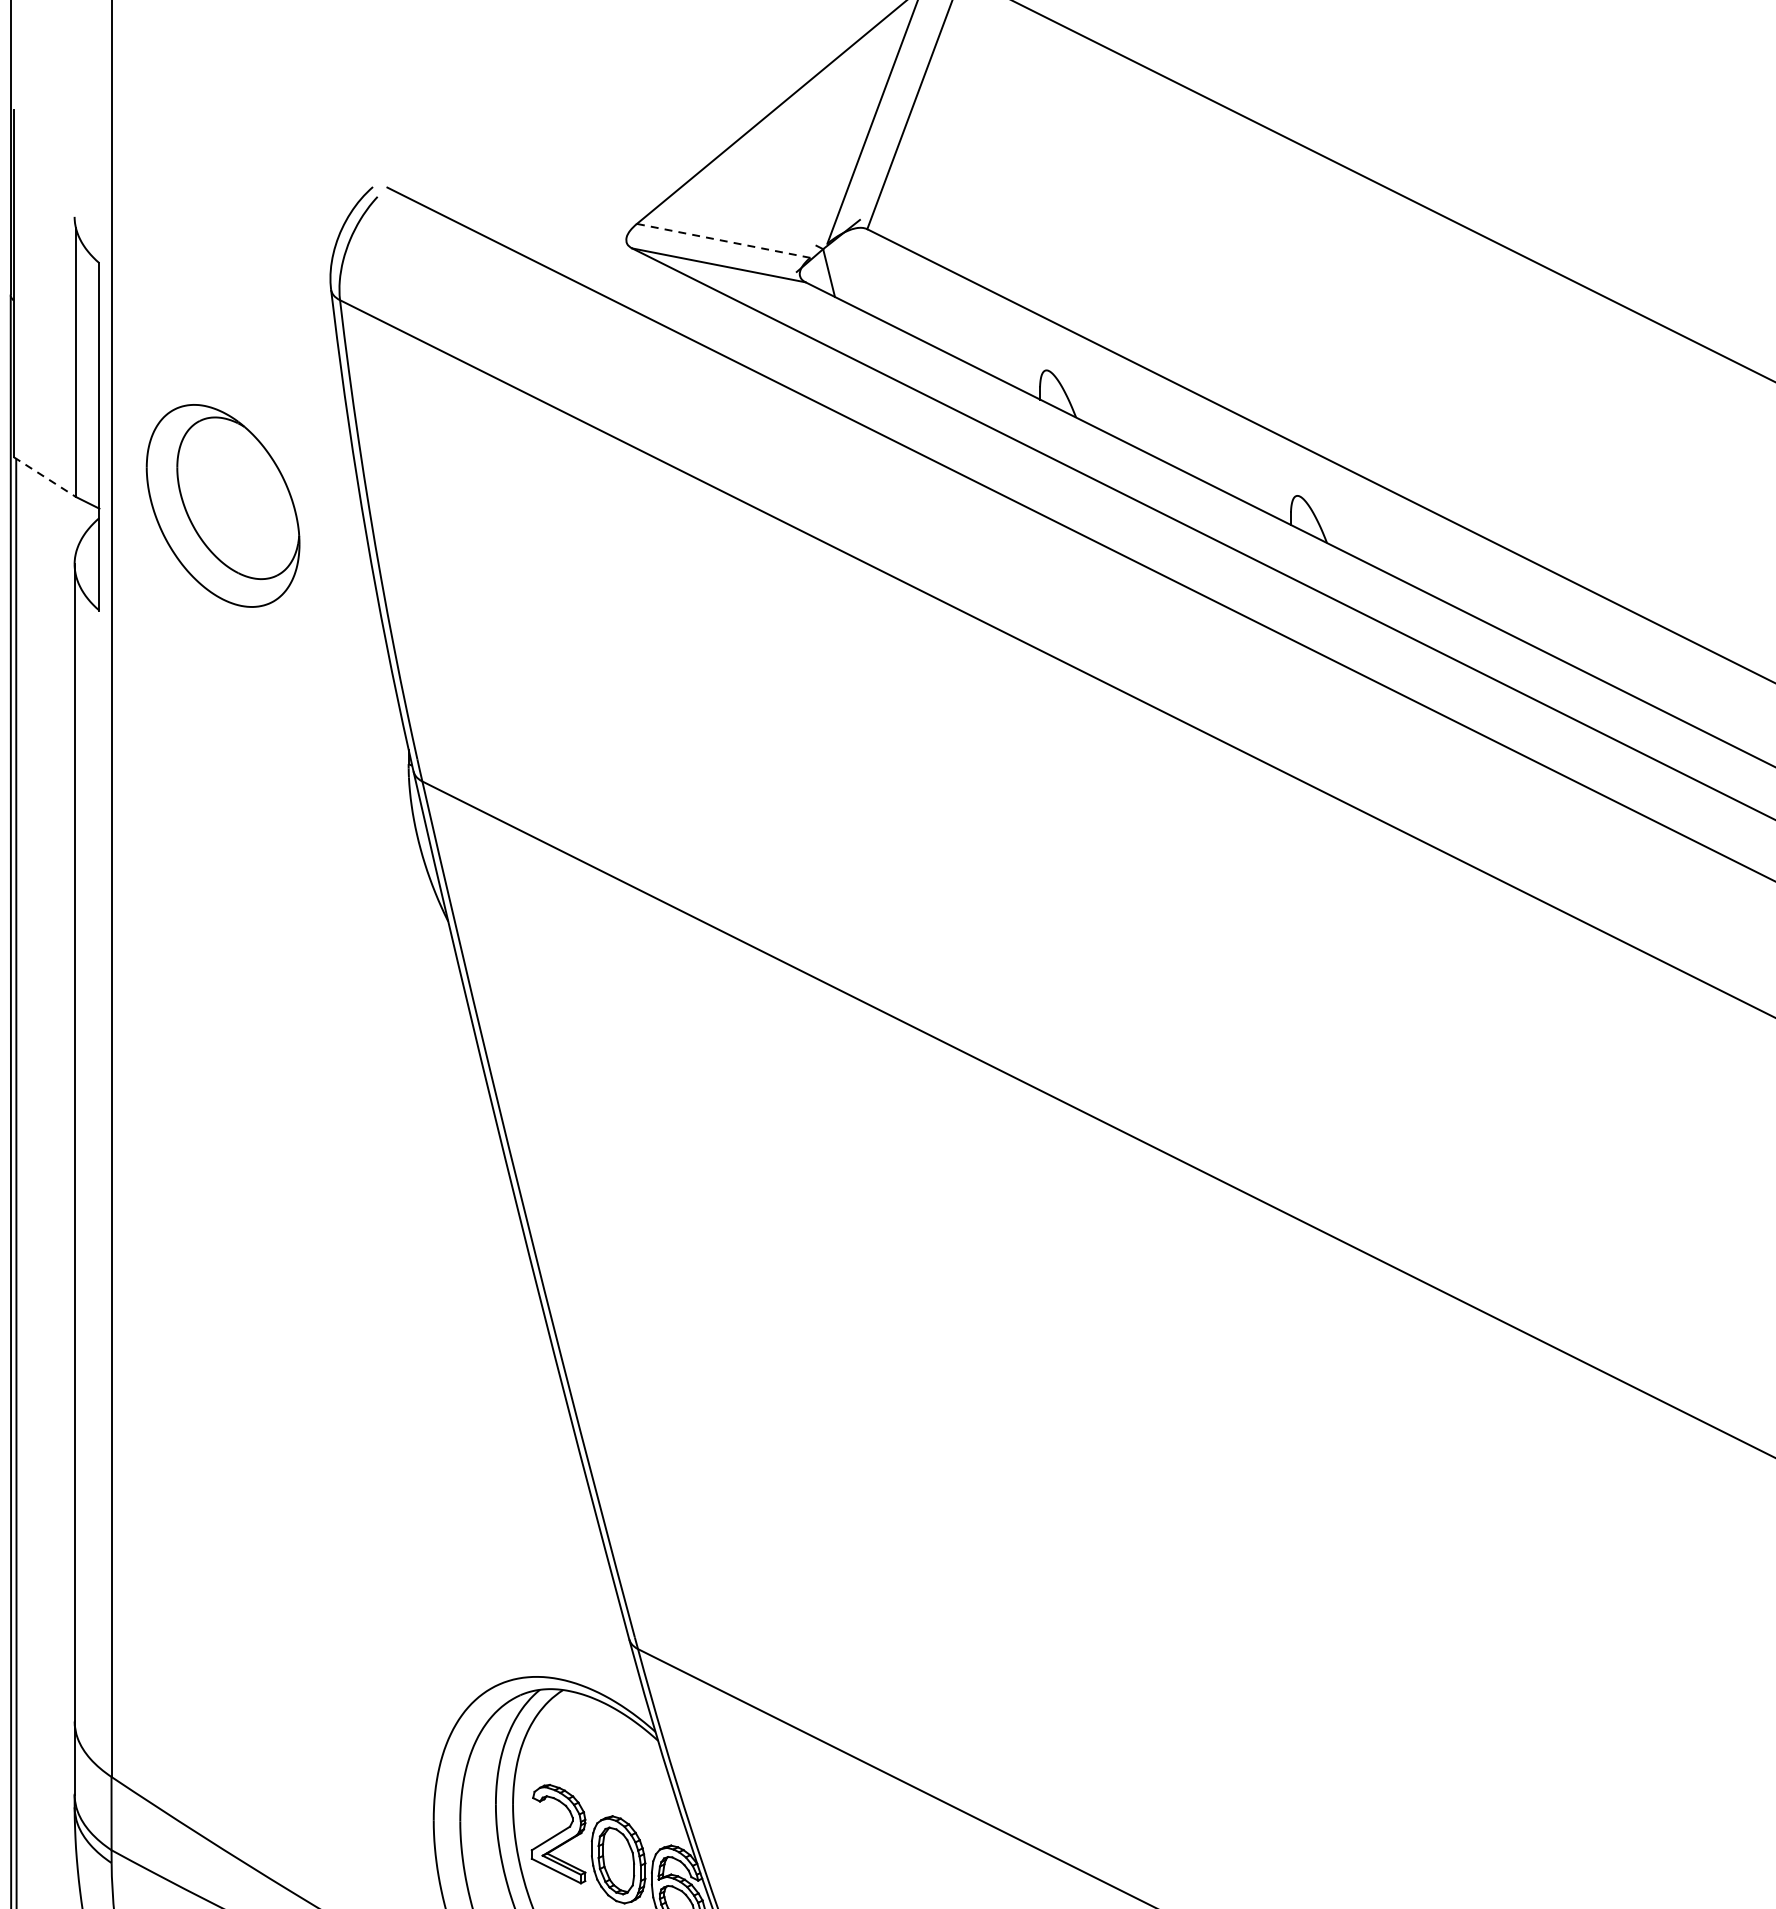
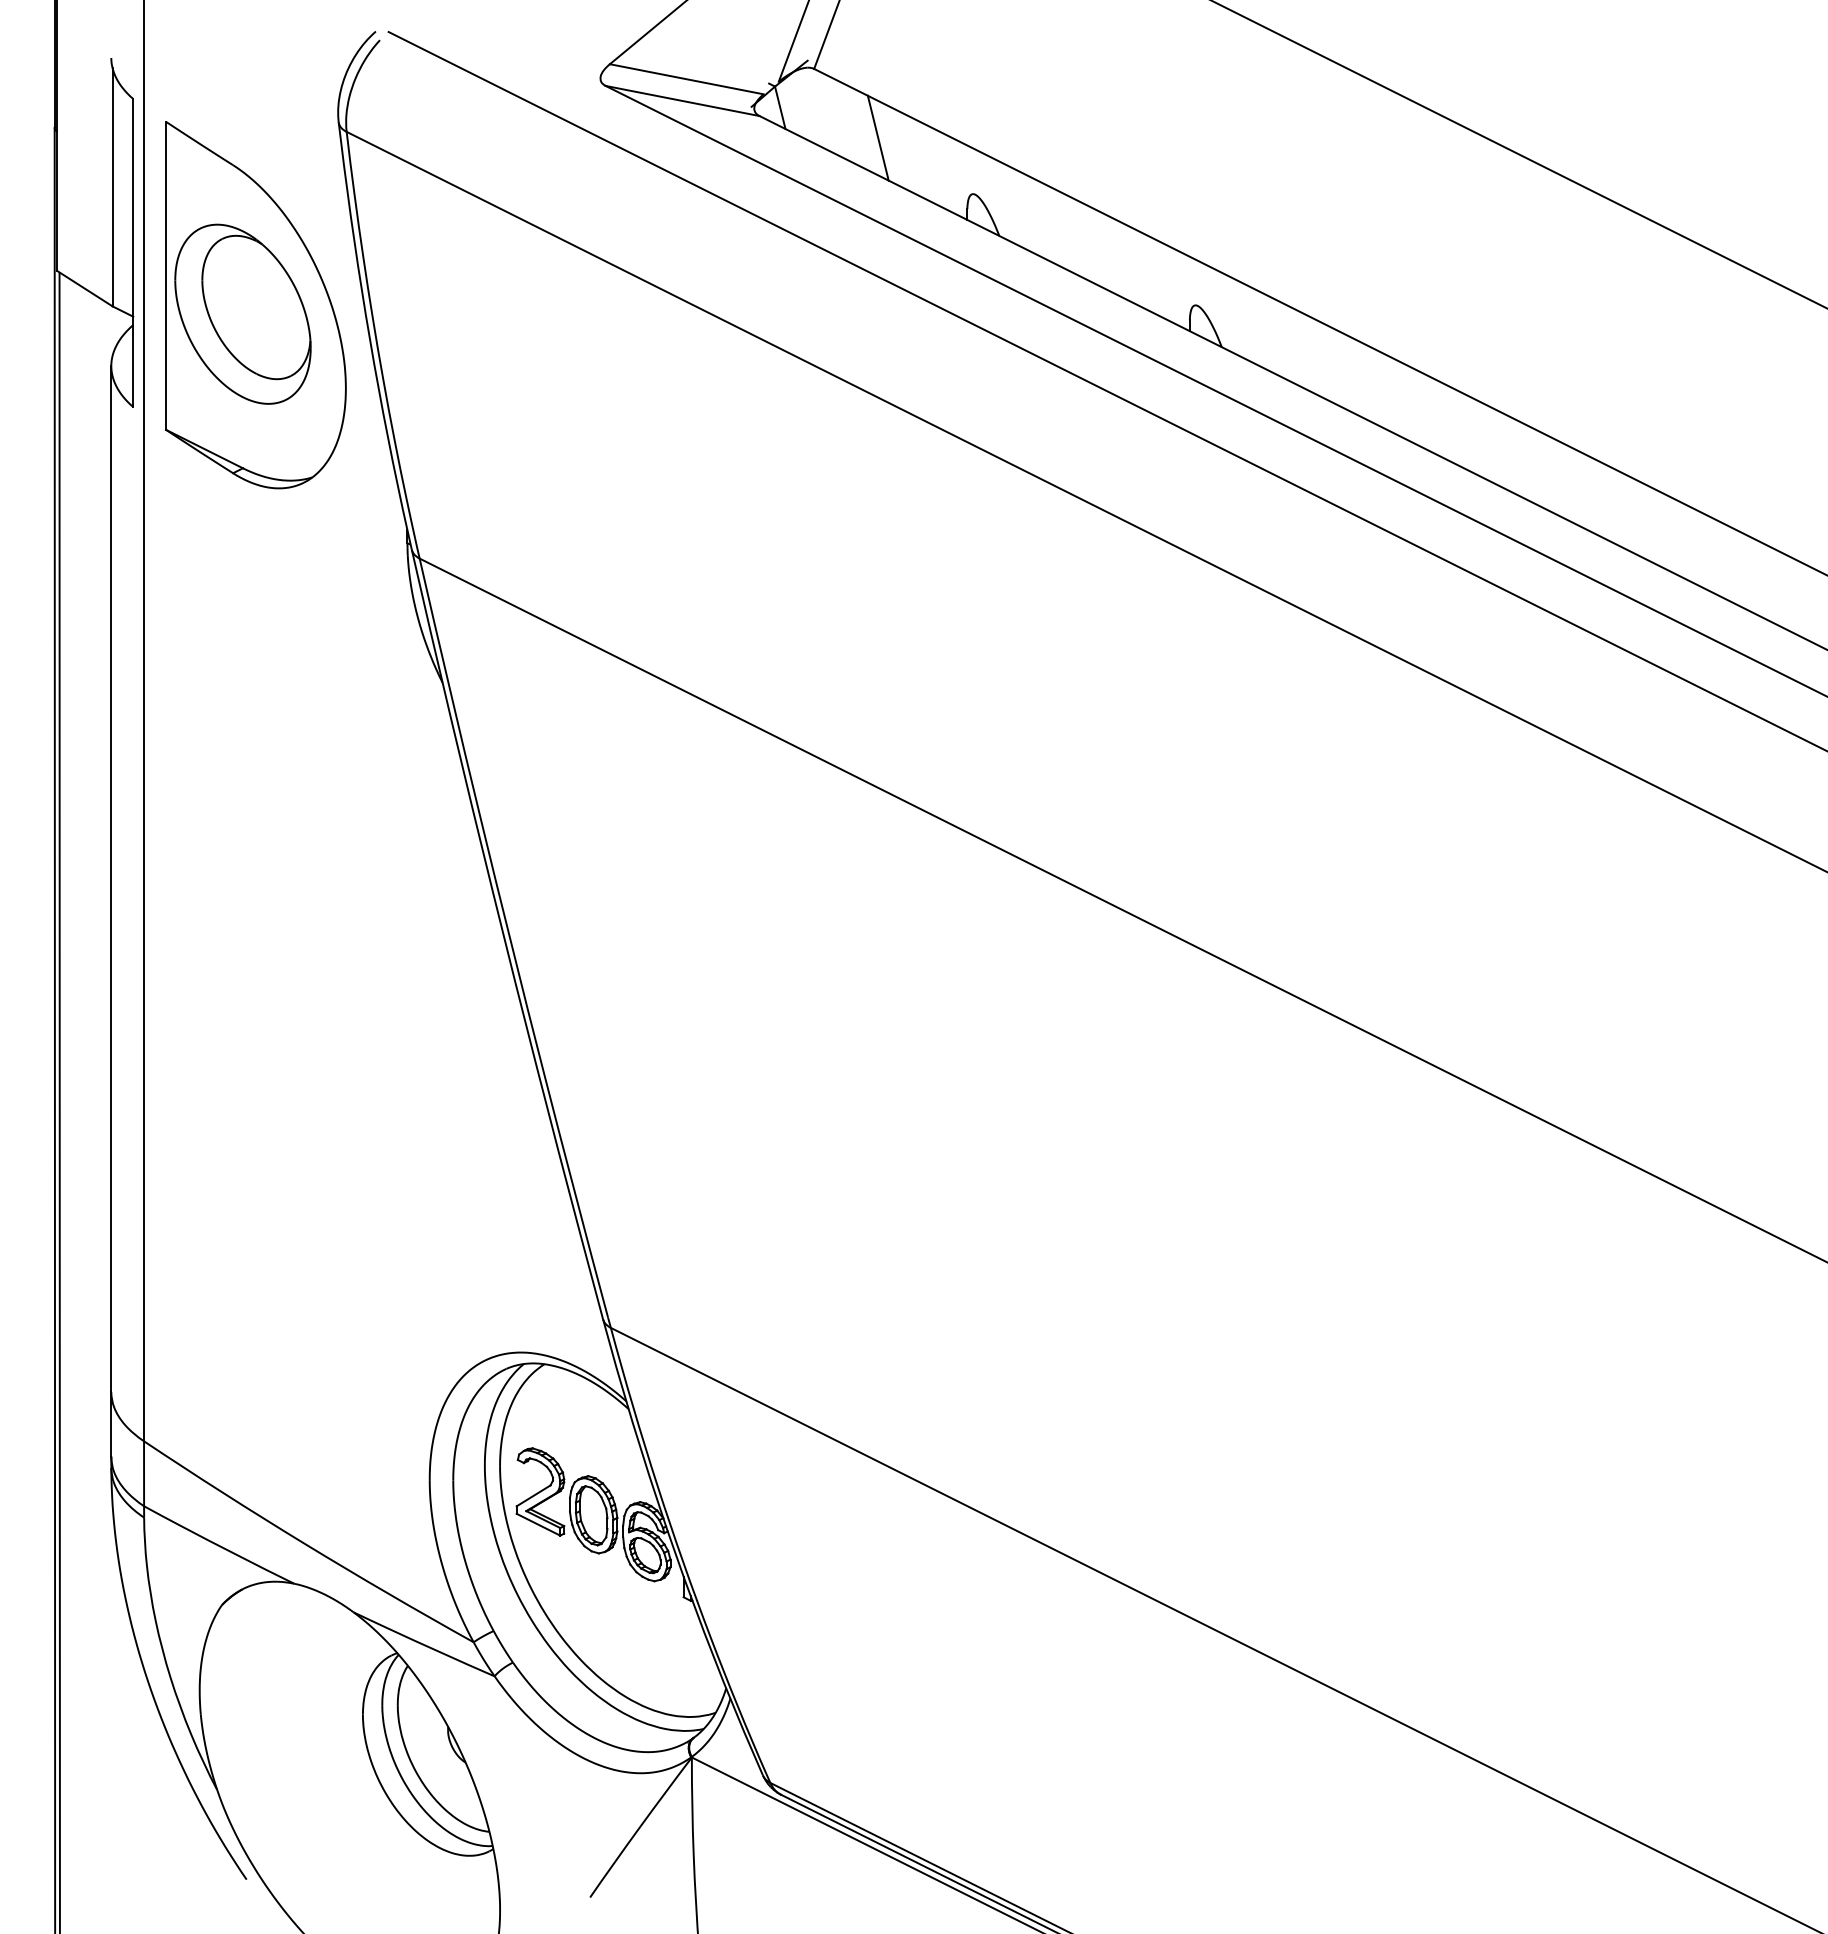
line: (723, 241) -> (686, 79), dashed -> solid
line: (938, 306) -> (877, 137), added
line: (44, 476) -> (84, 288), dashed -> solid
part: (237, 496) -> (255, 305), added

